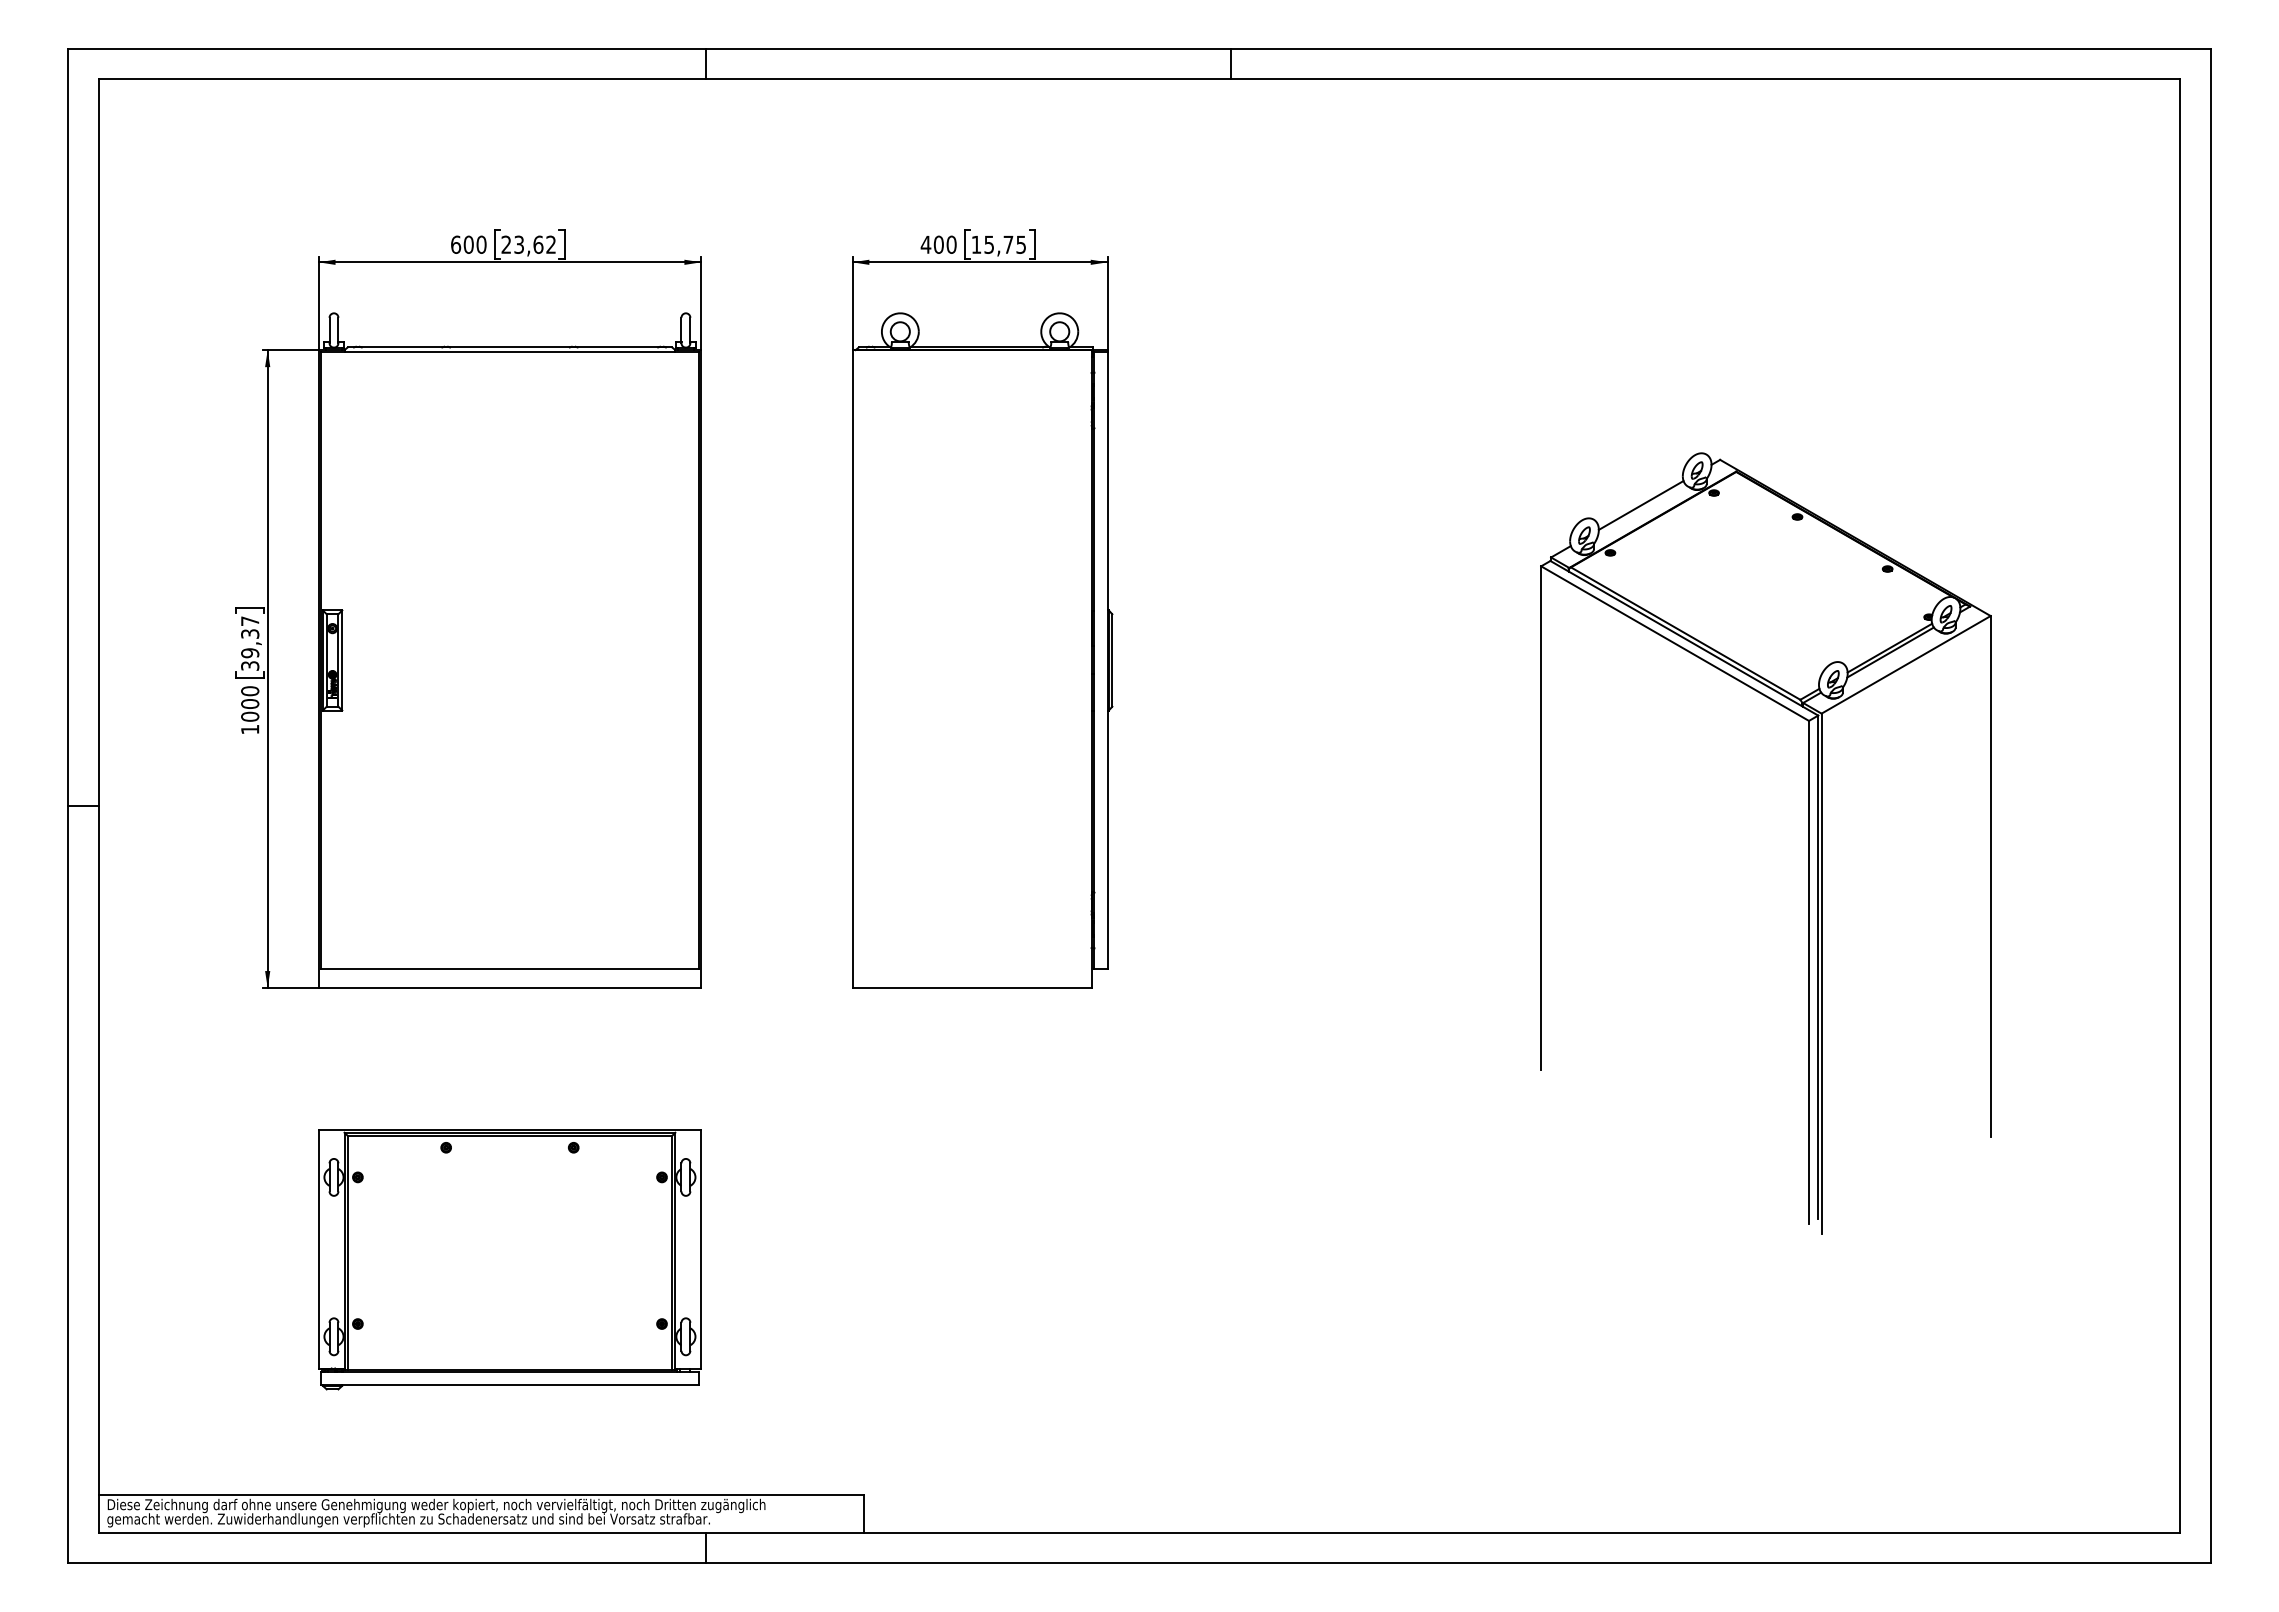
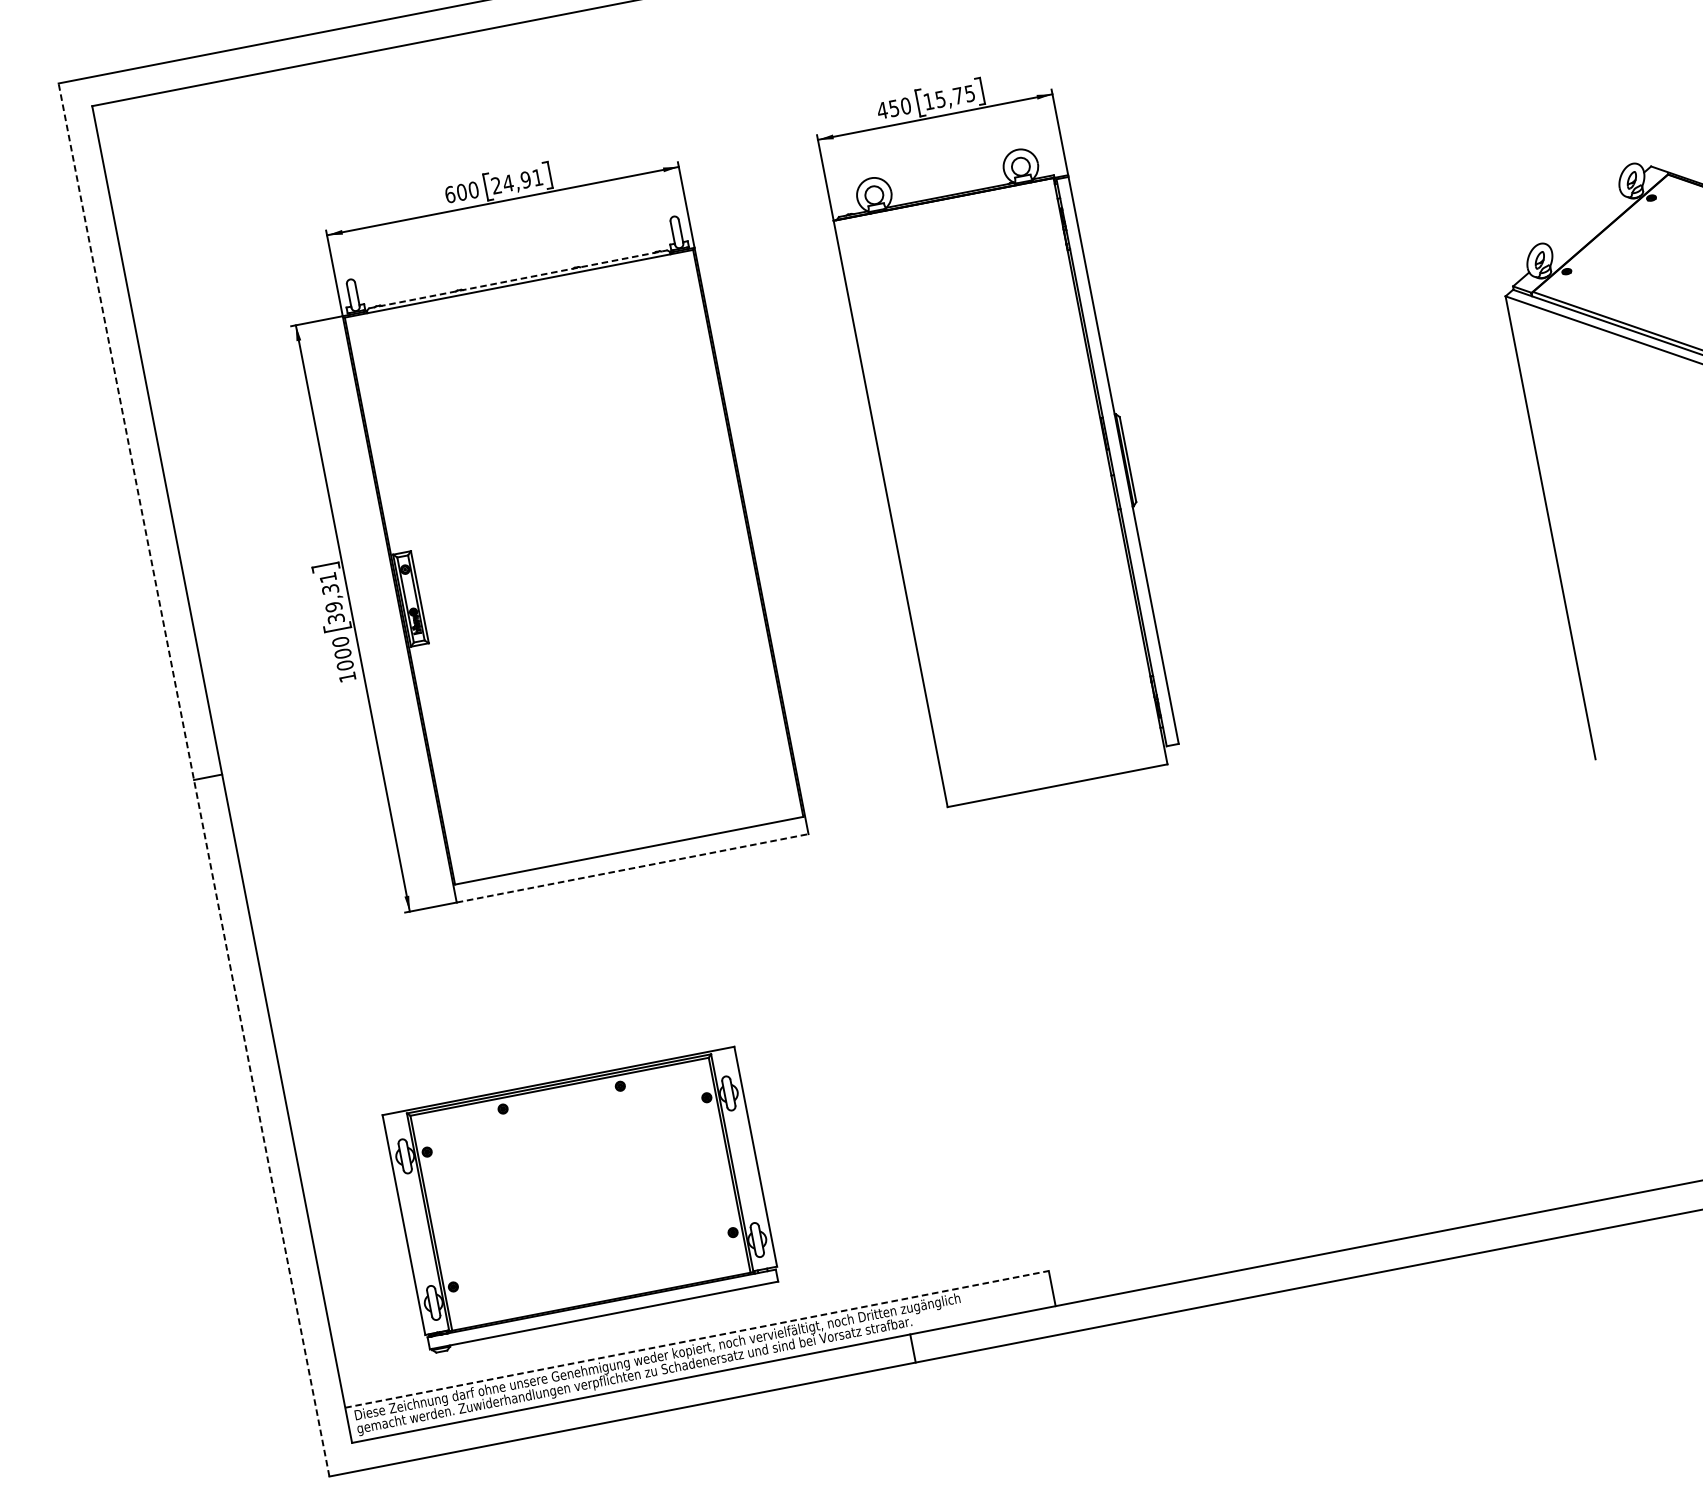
text: (534, 244) -> (522, 180), 23,62 -> 24,91
text: (938, 244) -> (893, 108), 400 -> 450
line: (510, 347) -> (518, 279), solid -> dashed
line: (1640, 505) -> (1586, 222), removed
text: (250, 620) -> (328, 576), 39,37 -> 39,31
line: (68, 805) -> (194, 779), solid -> dashed
line: (510, 987) -> (633, 867), solid -> dashed
part: (509, 1259) -> (581, 1200), moved
line: (481, 1494) -> (697, 1339), solid -> dashed

